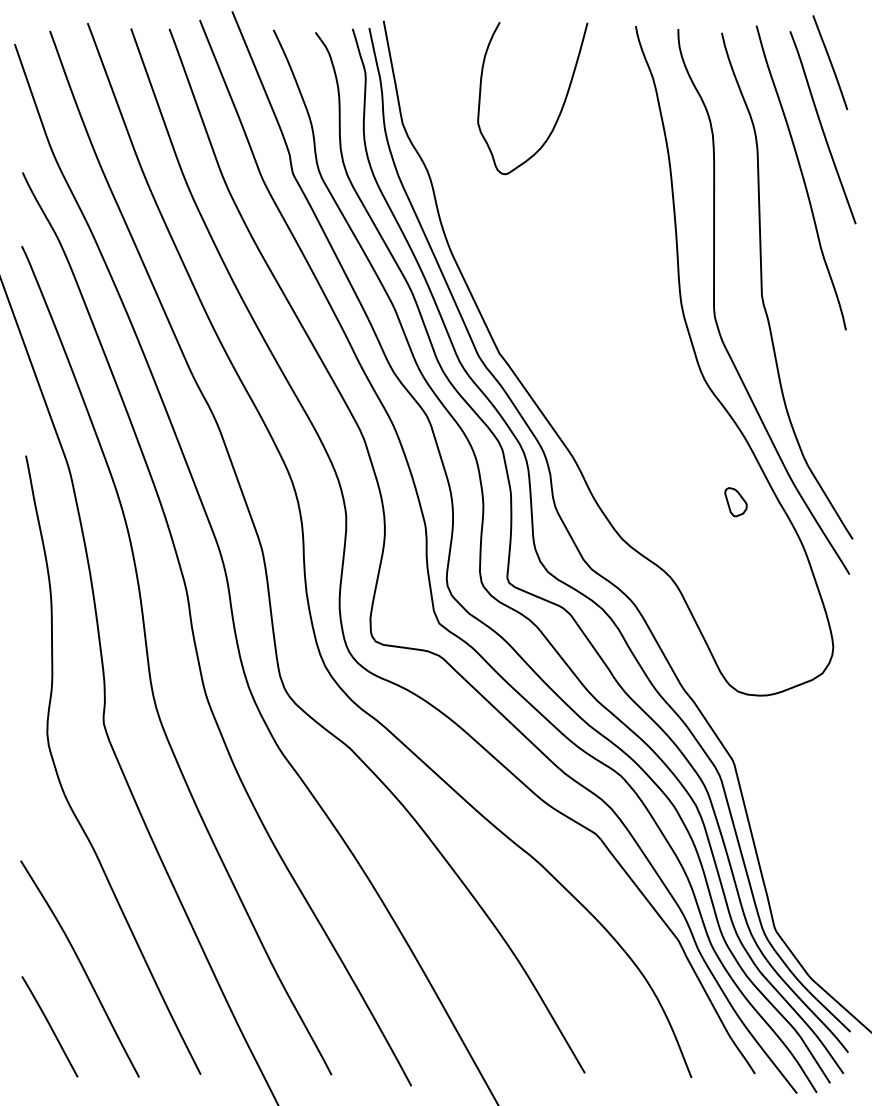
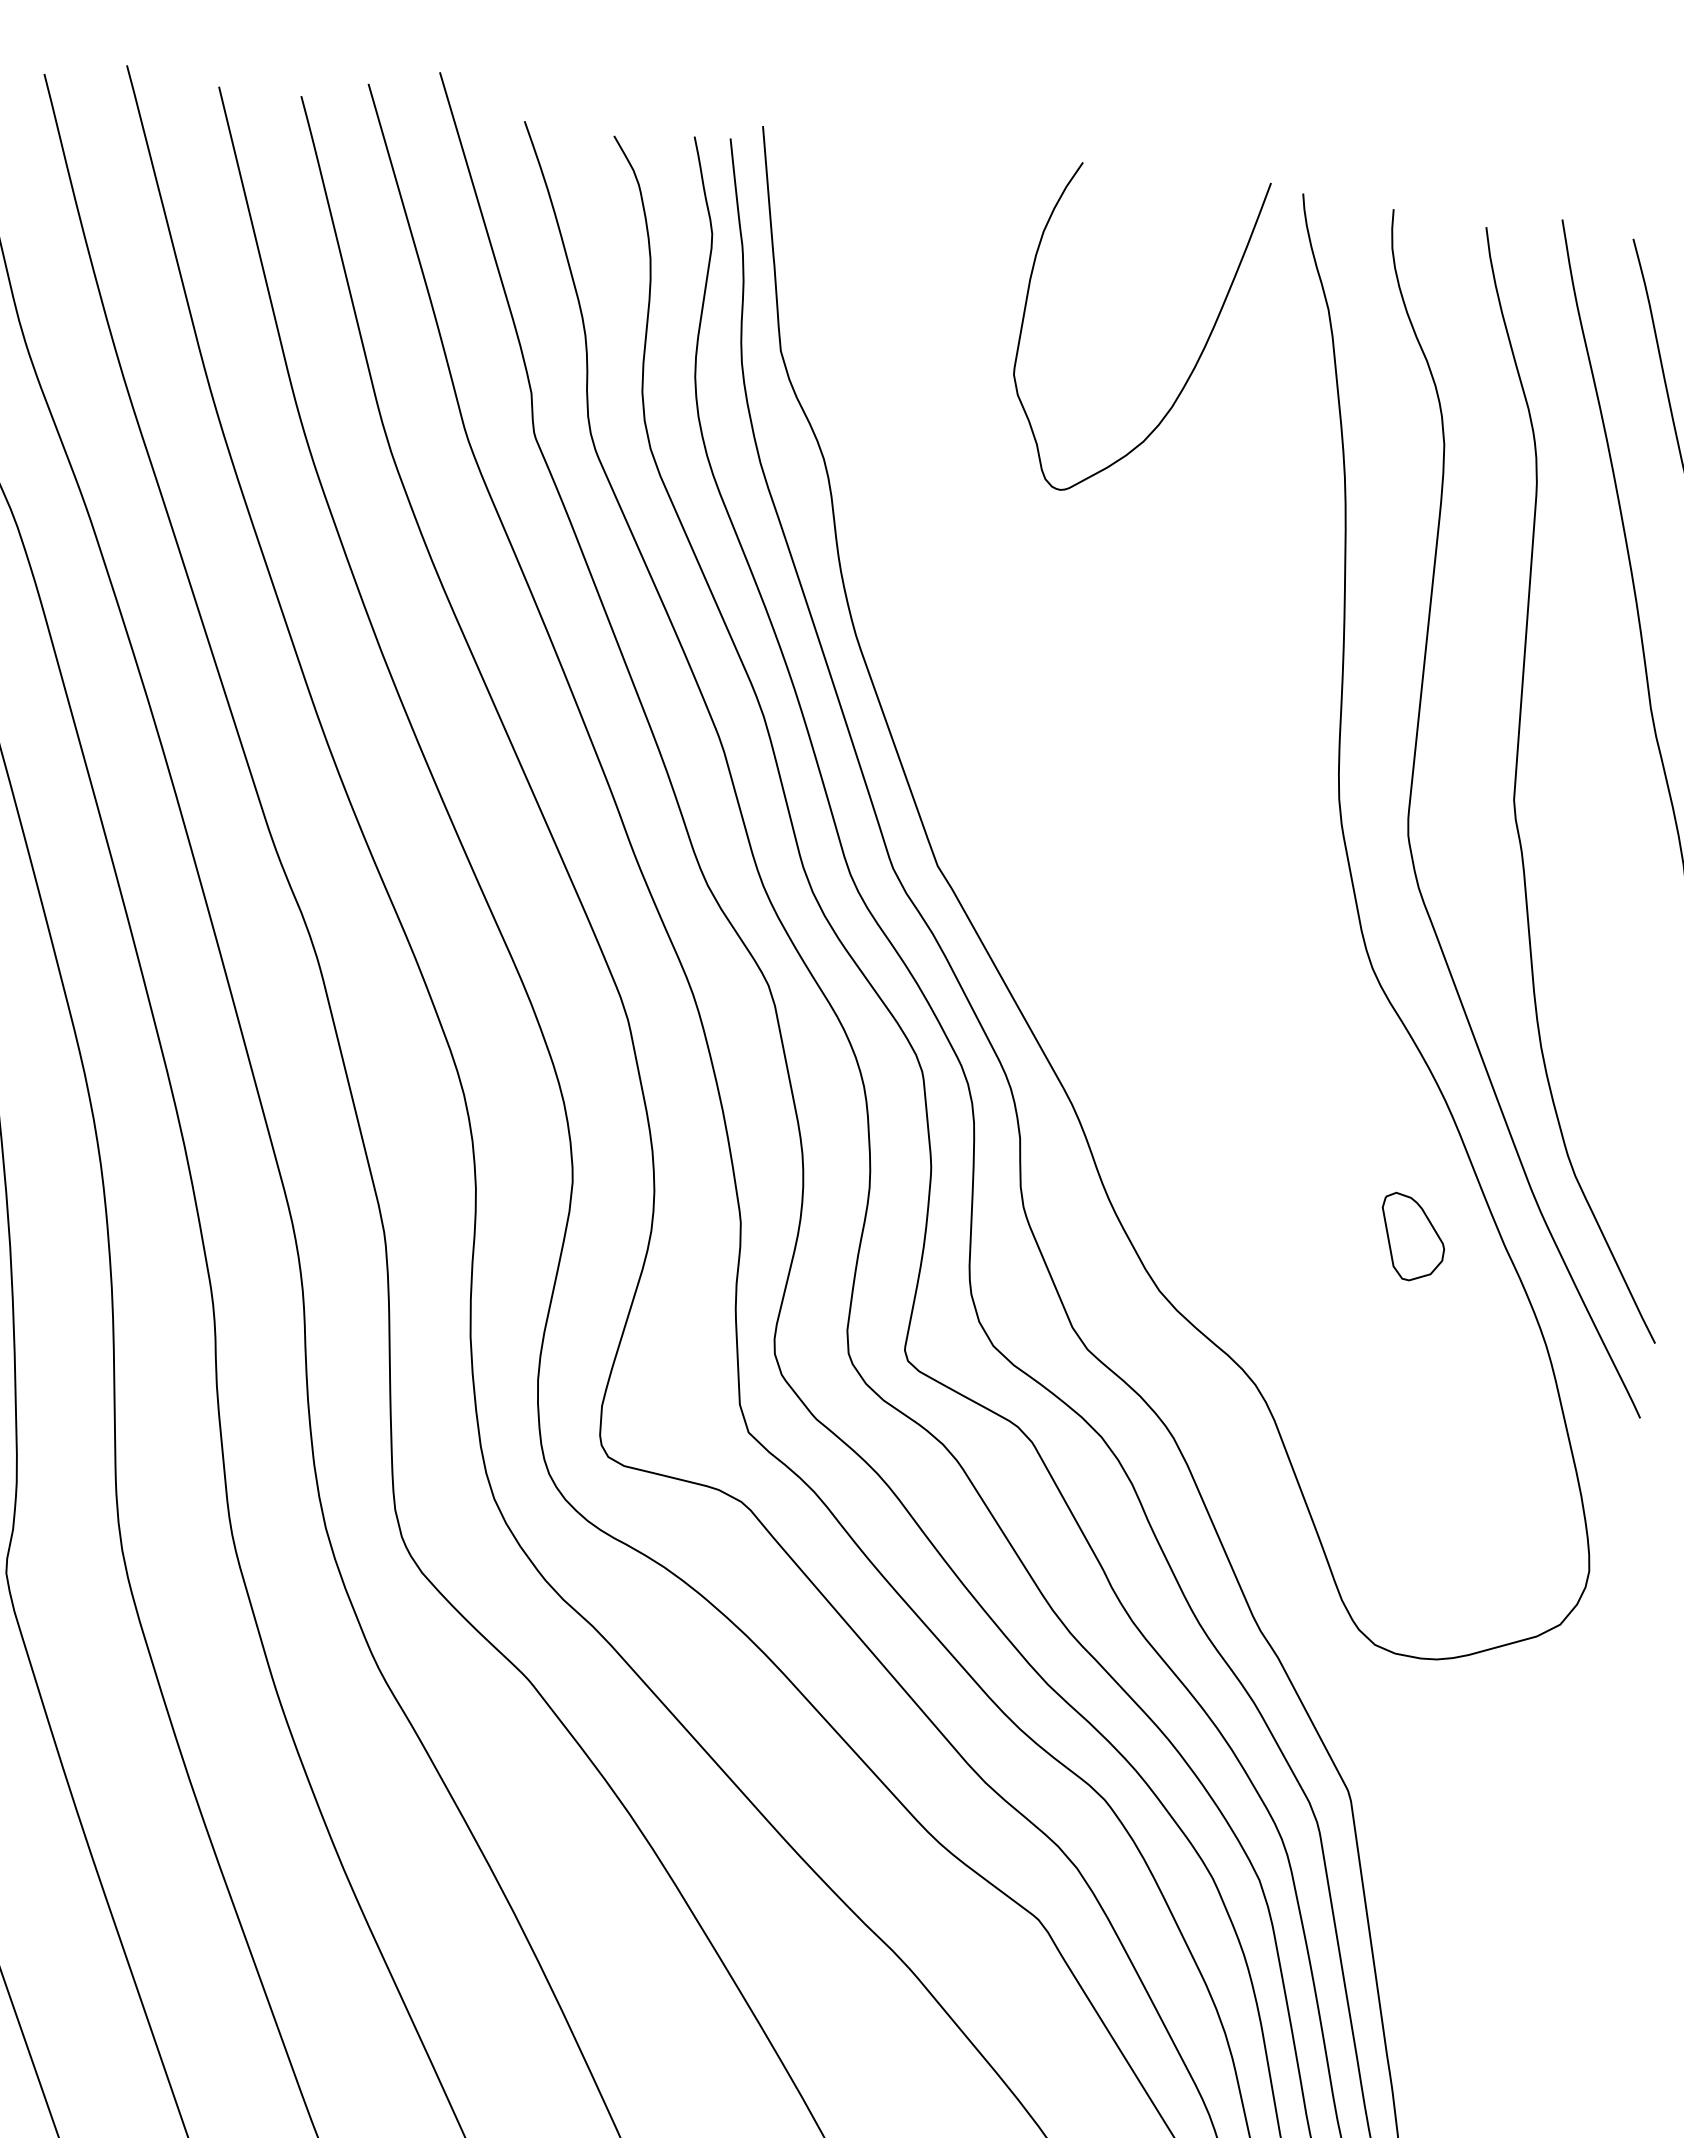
curve: (561, 107) -> (1196, 359), moved
part: (735, 502) -> (1411, 1238), size x1.4

